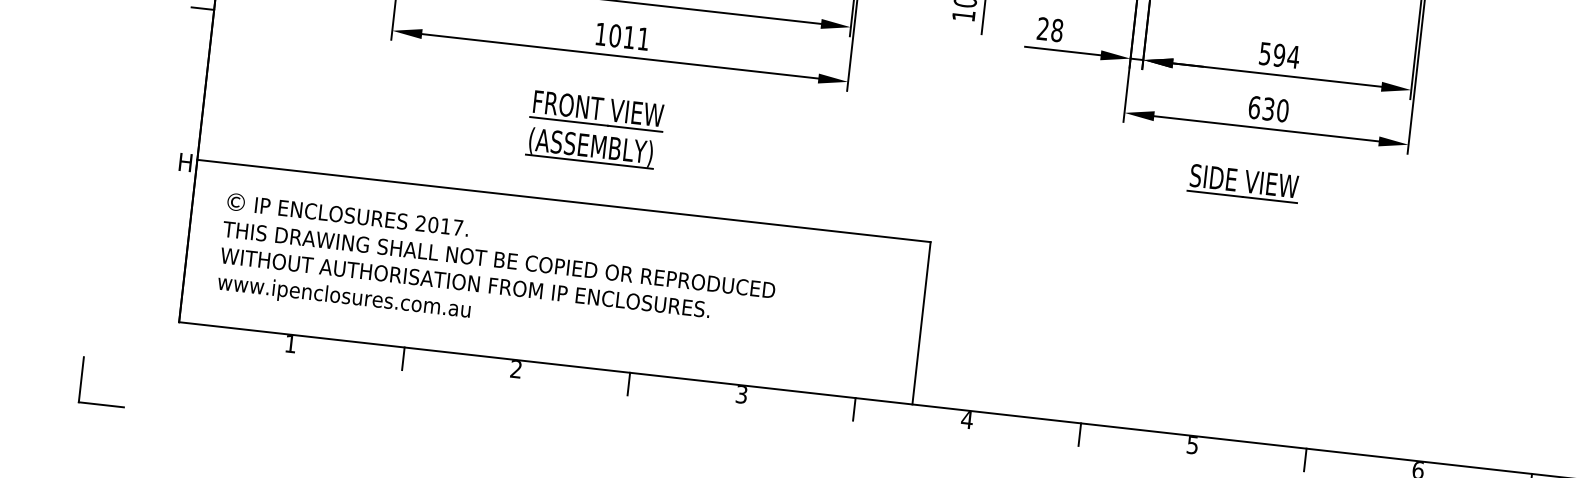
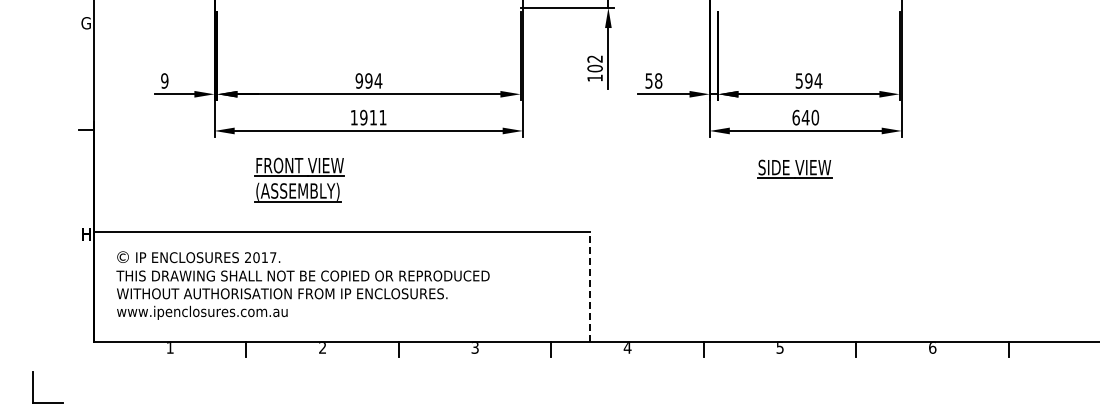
text: (1042, 28) -> (648, 80), 28 -> 58
text: (614, 35) -> (363, 117), 1011 -> 1911
text: (1268, 108) -> (805, 117), 630 -> 640
part: (595, 129) -> (299, 179), moved
line: (920, 322) -> (589, 286), solid -> dashed

